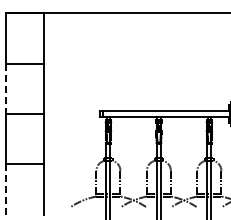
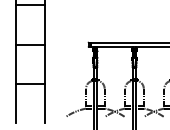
line: (6, 89) -> (16, 25), dashed -> solid
line: (6, 190) -> (16, 103), dashed -> solid

